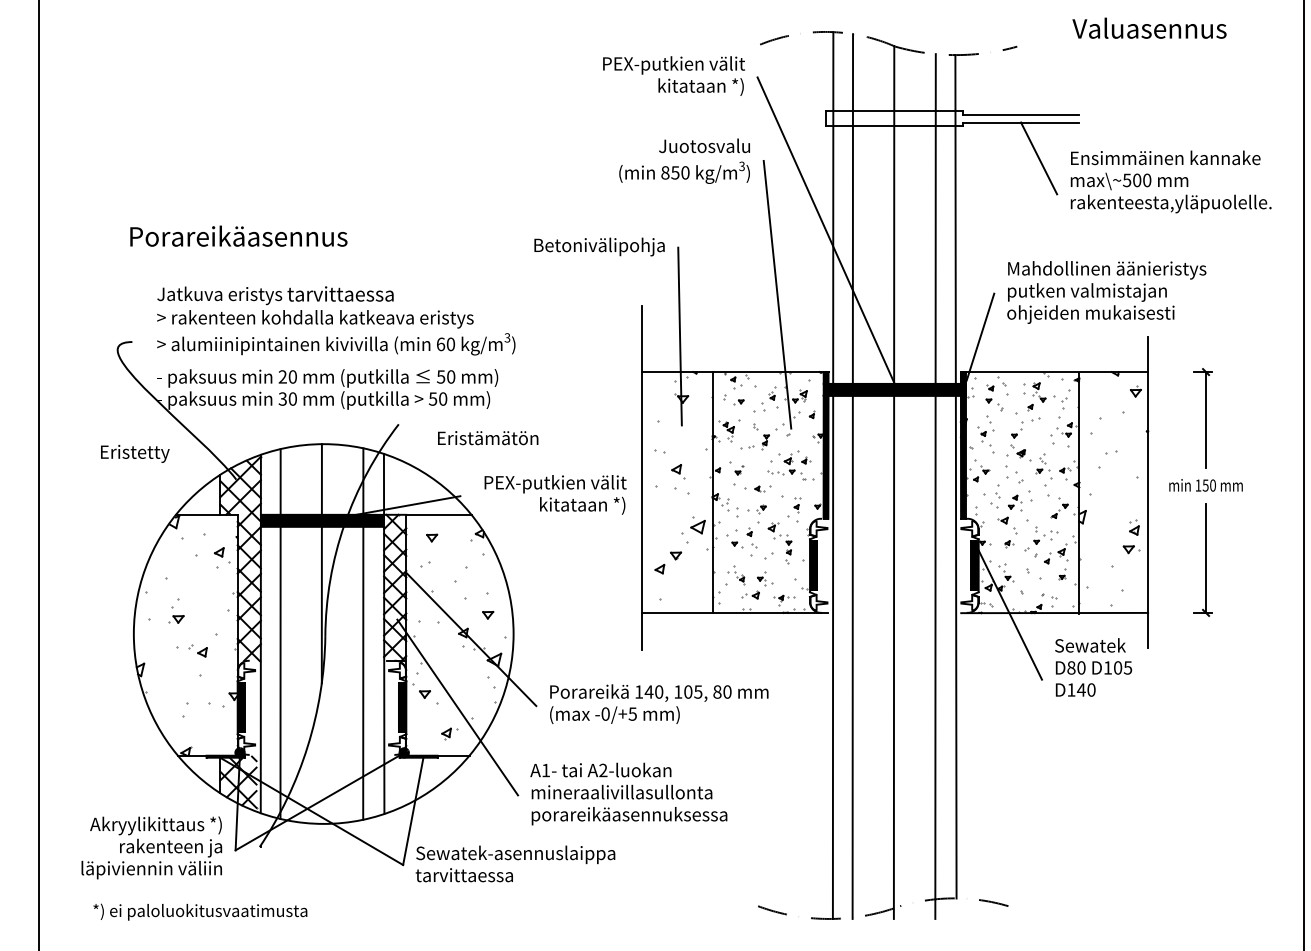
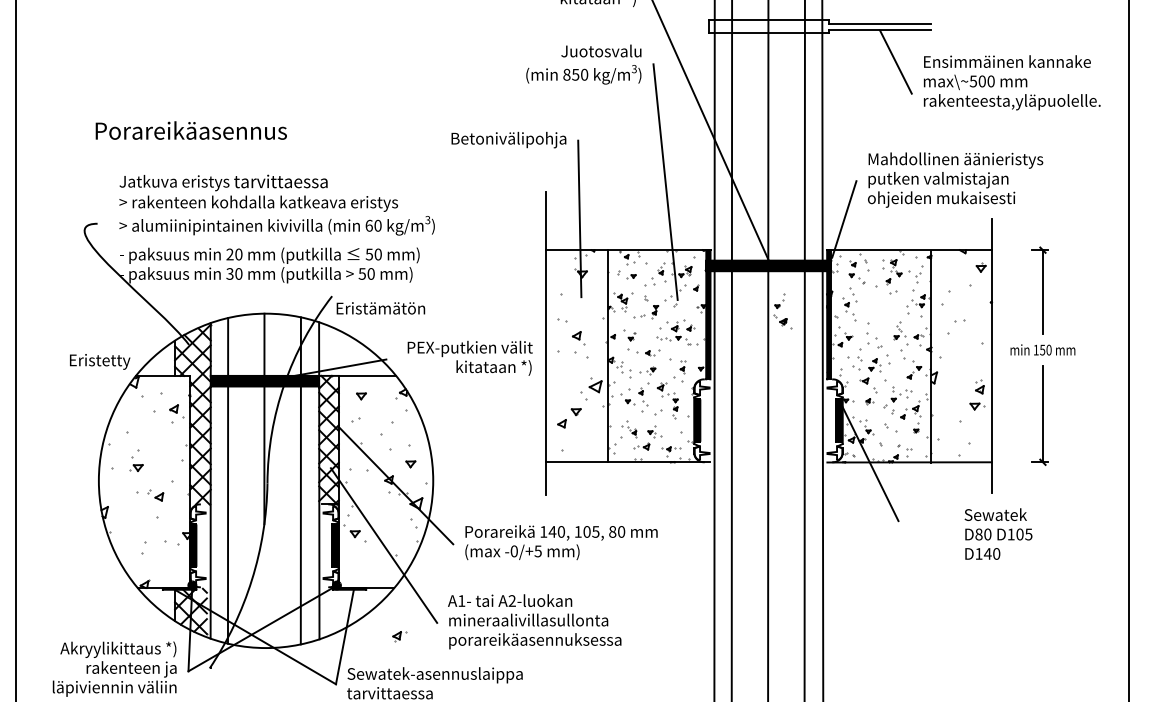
part: (1016, 436) -> (779, 306), moved
text: (488, 438) -> (381, 308), moved
text: (135, 453) -> (100, 361), moved
text: (1093, 667) -> (998, 534), moved
part: (449, 733) -> (399, 636), moved

